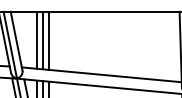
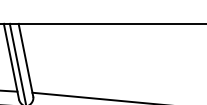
line: (36, 39) -> (50, 58), removed
line: (42, 40) -> (58, 59), removed
line: (48, 40) -> (65, 59), removed

